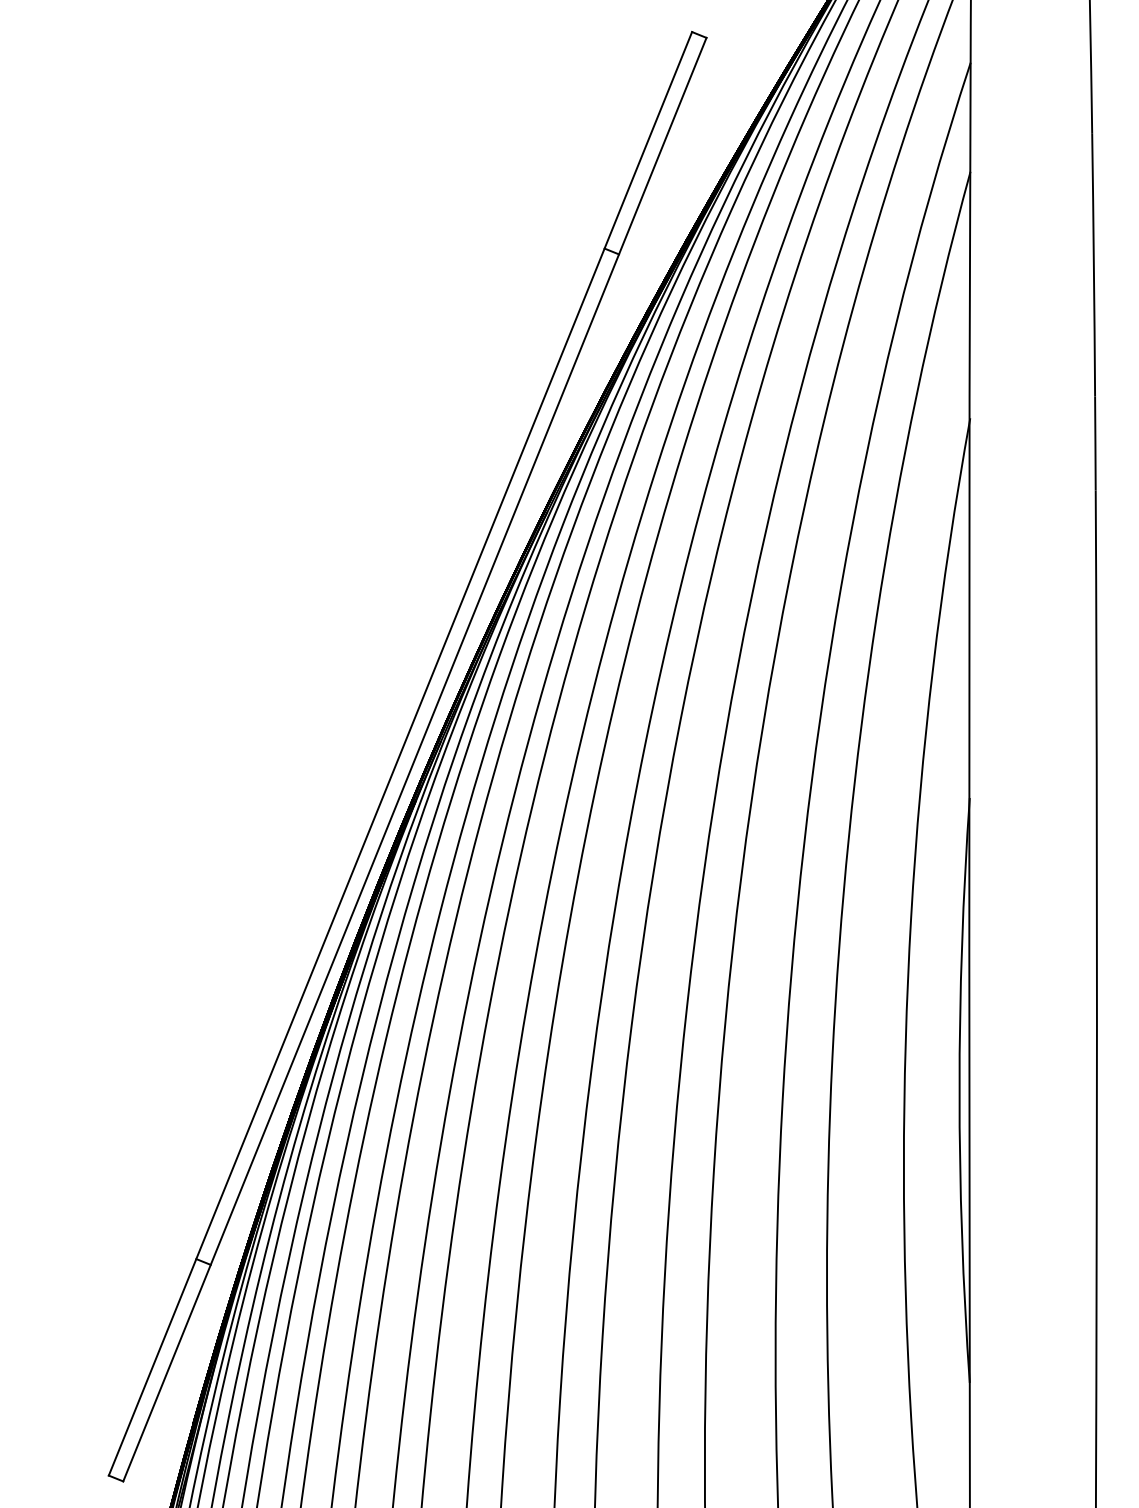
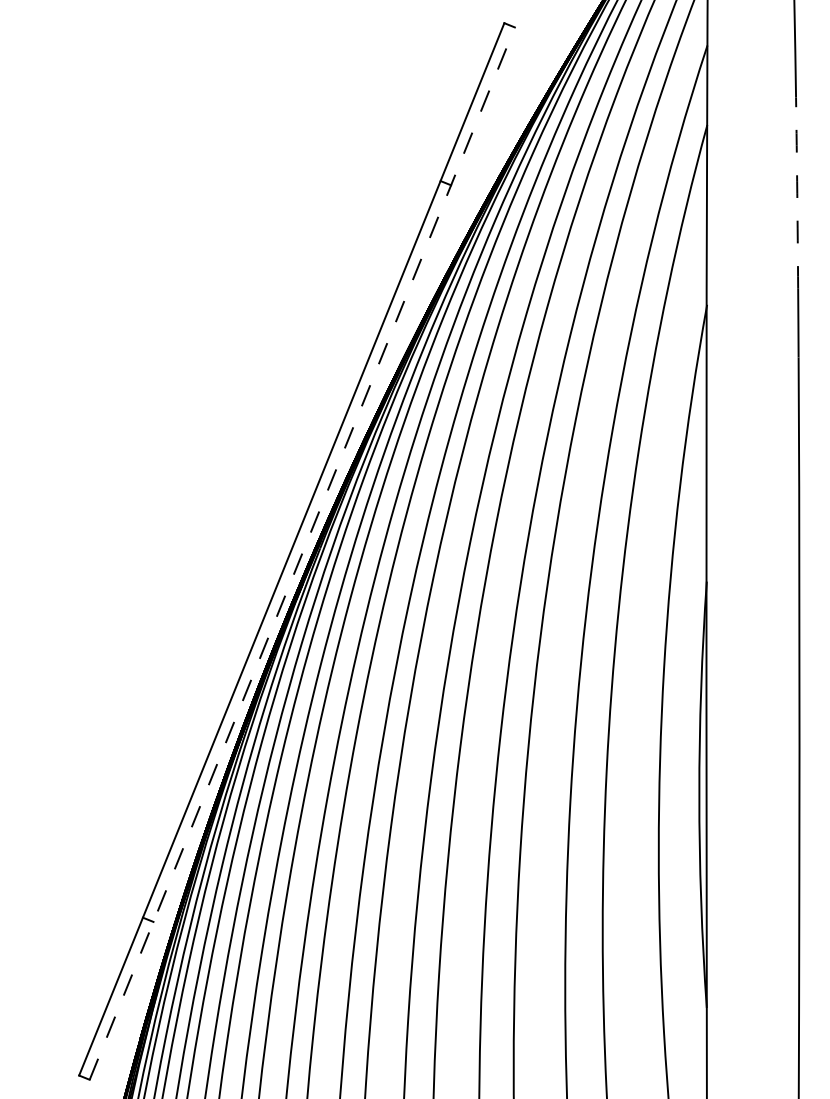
arc: (1093, 265) -> (796, 193), solid -> dashed
line: (415, 759) -> (302, 553), solid -> dashed

